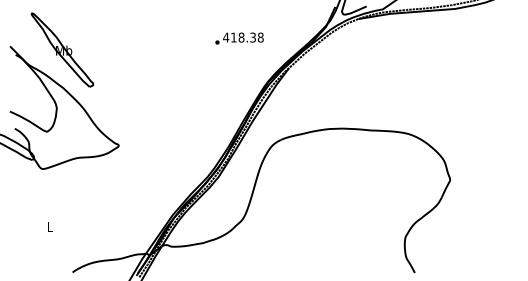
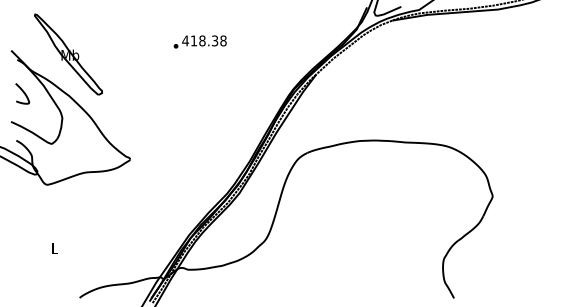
text: (238, 38) -> (199, 41), moved
curve: (20, 84) -> (22, 92), added

